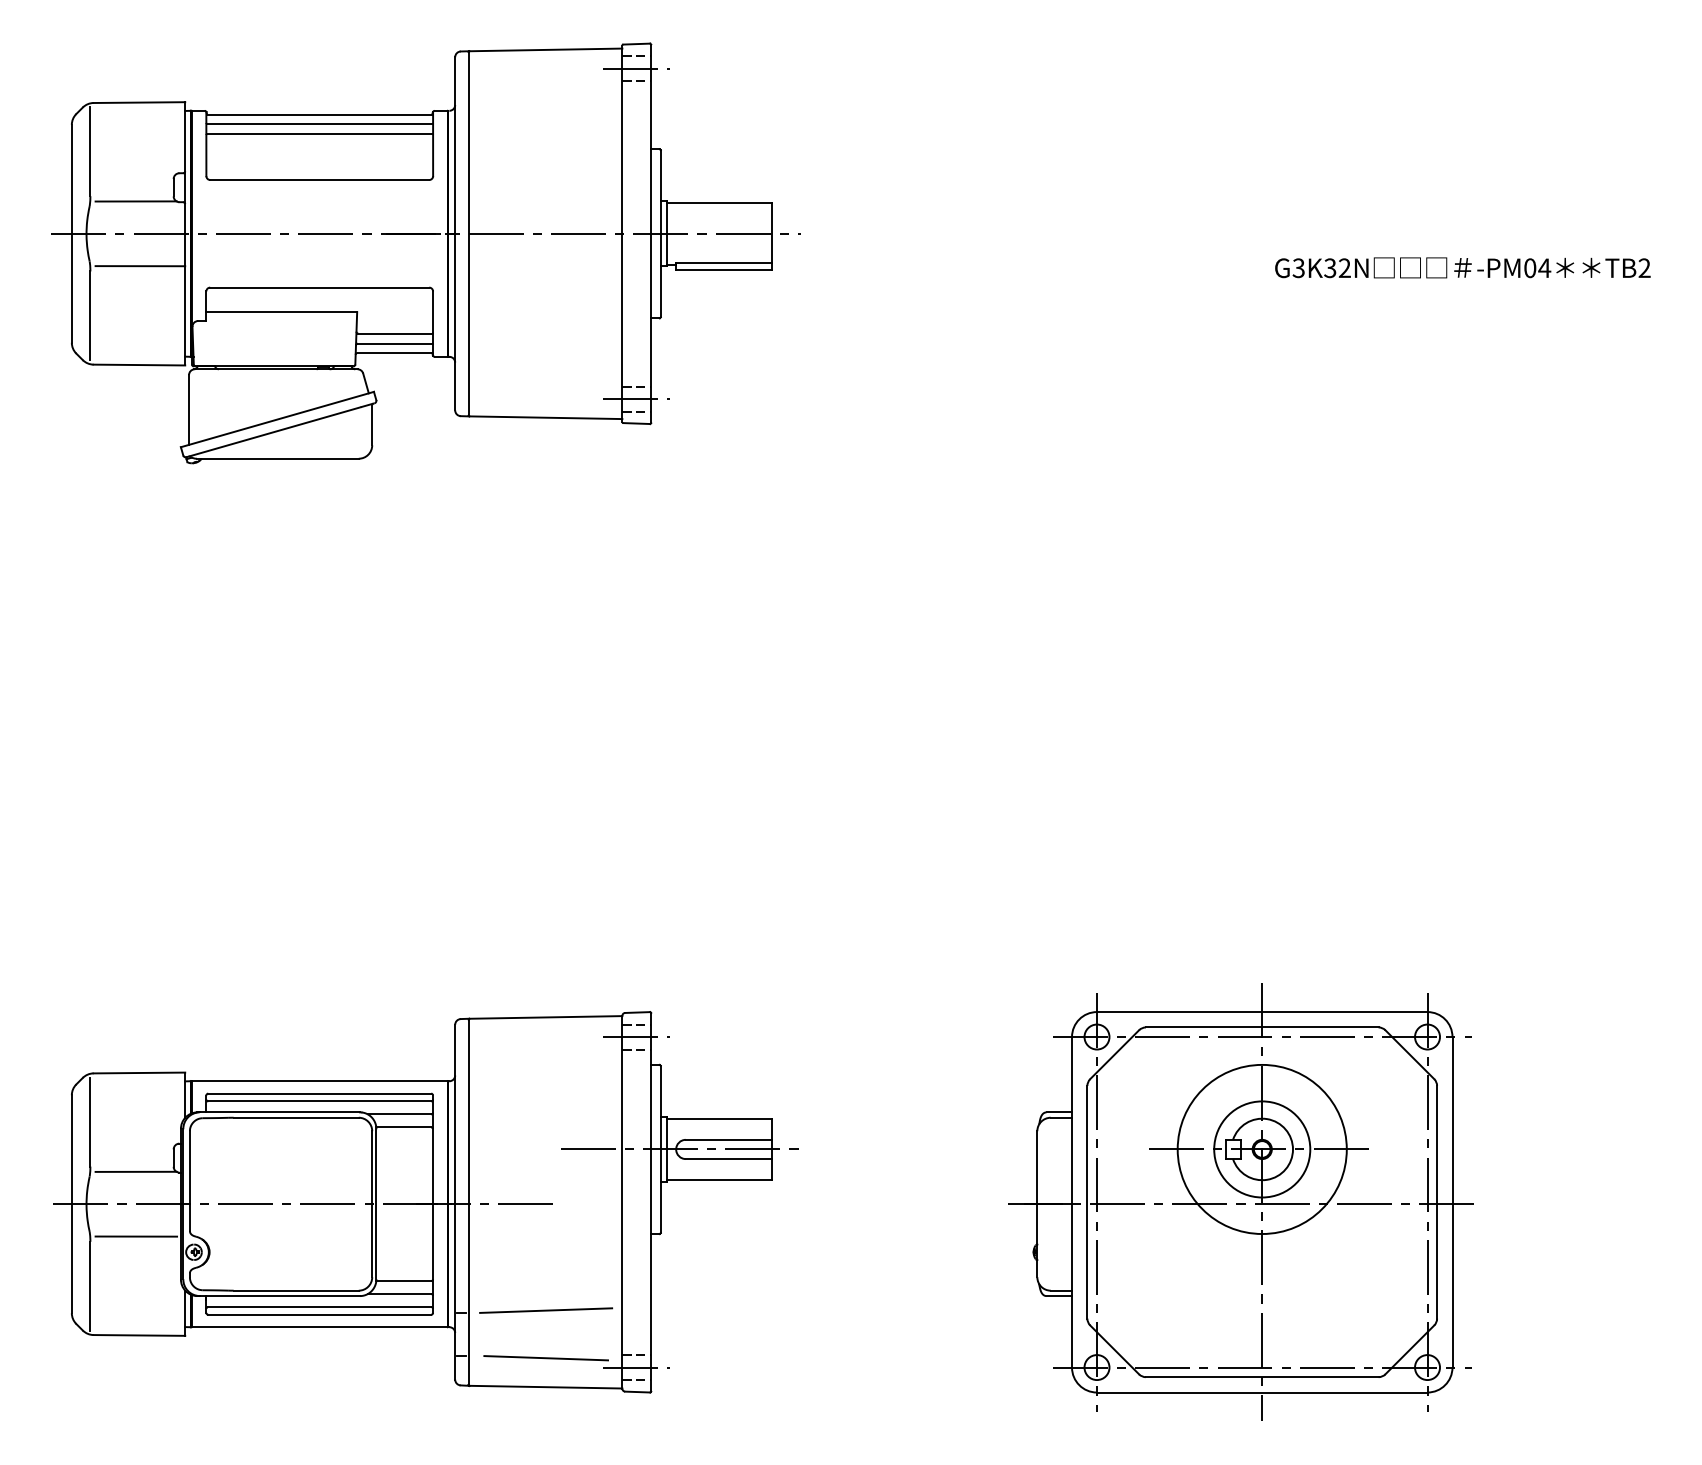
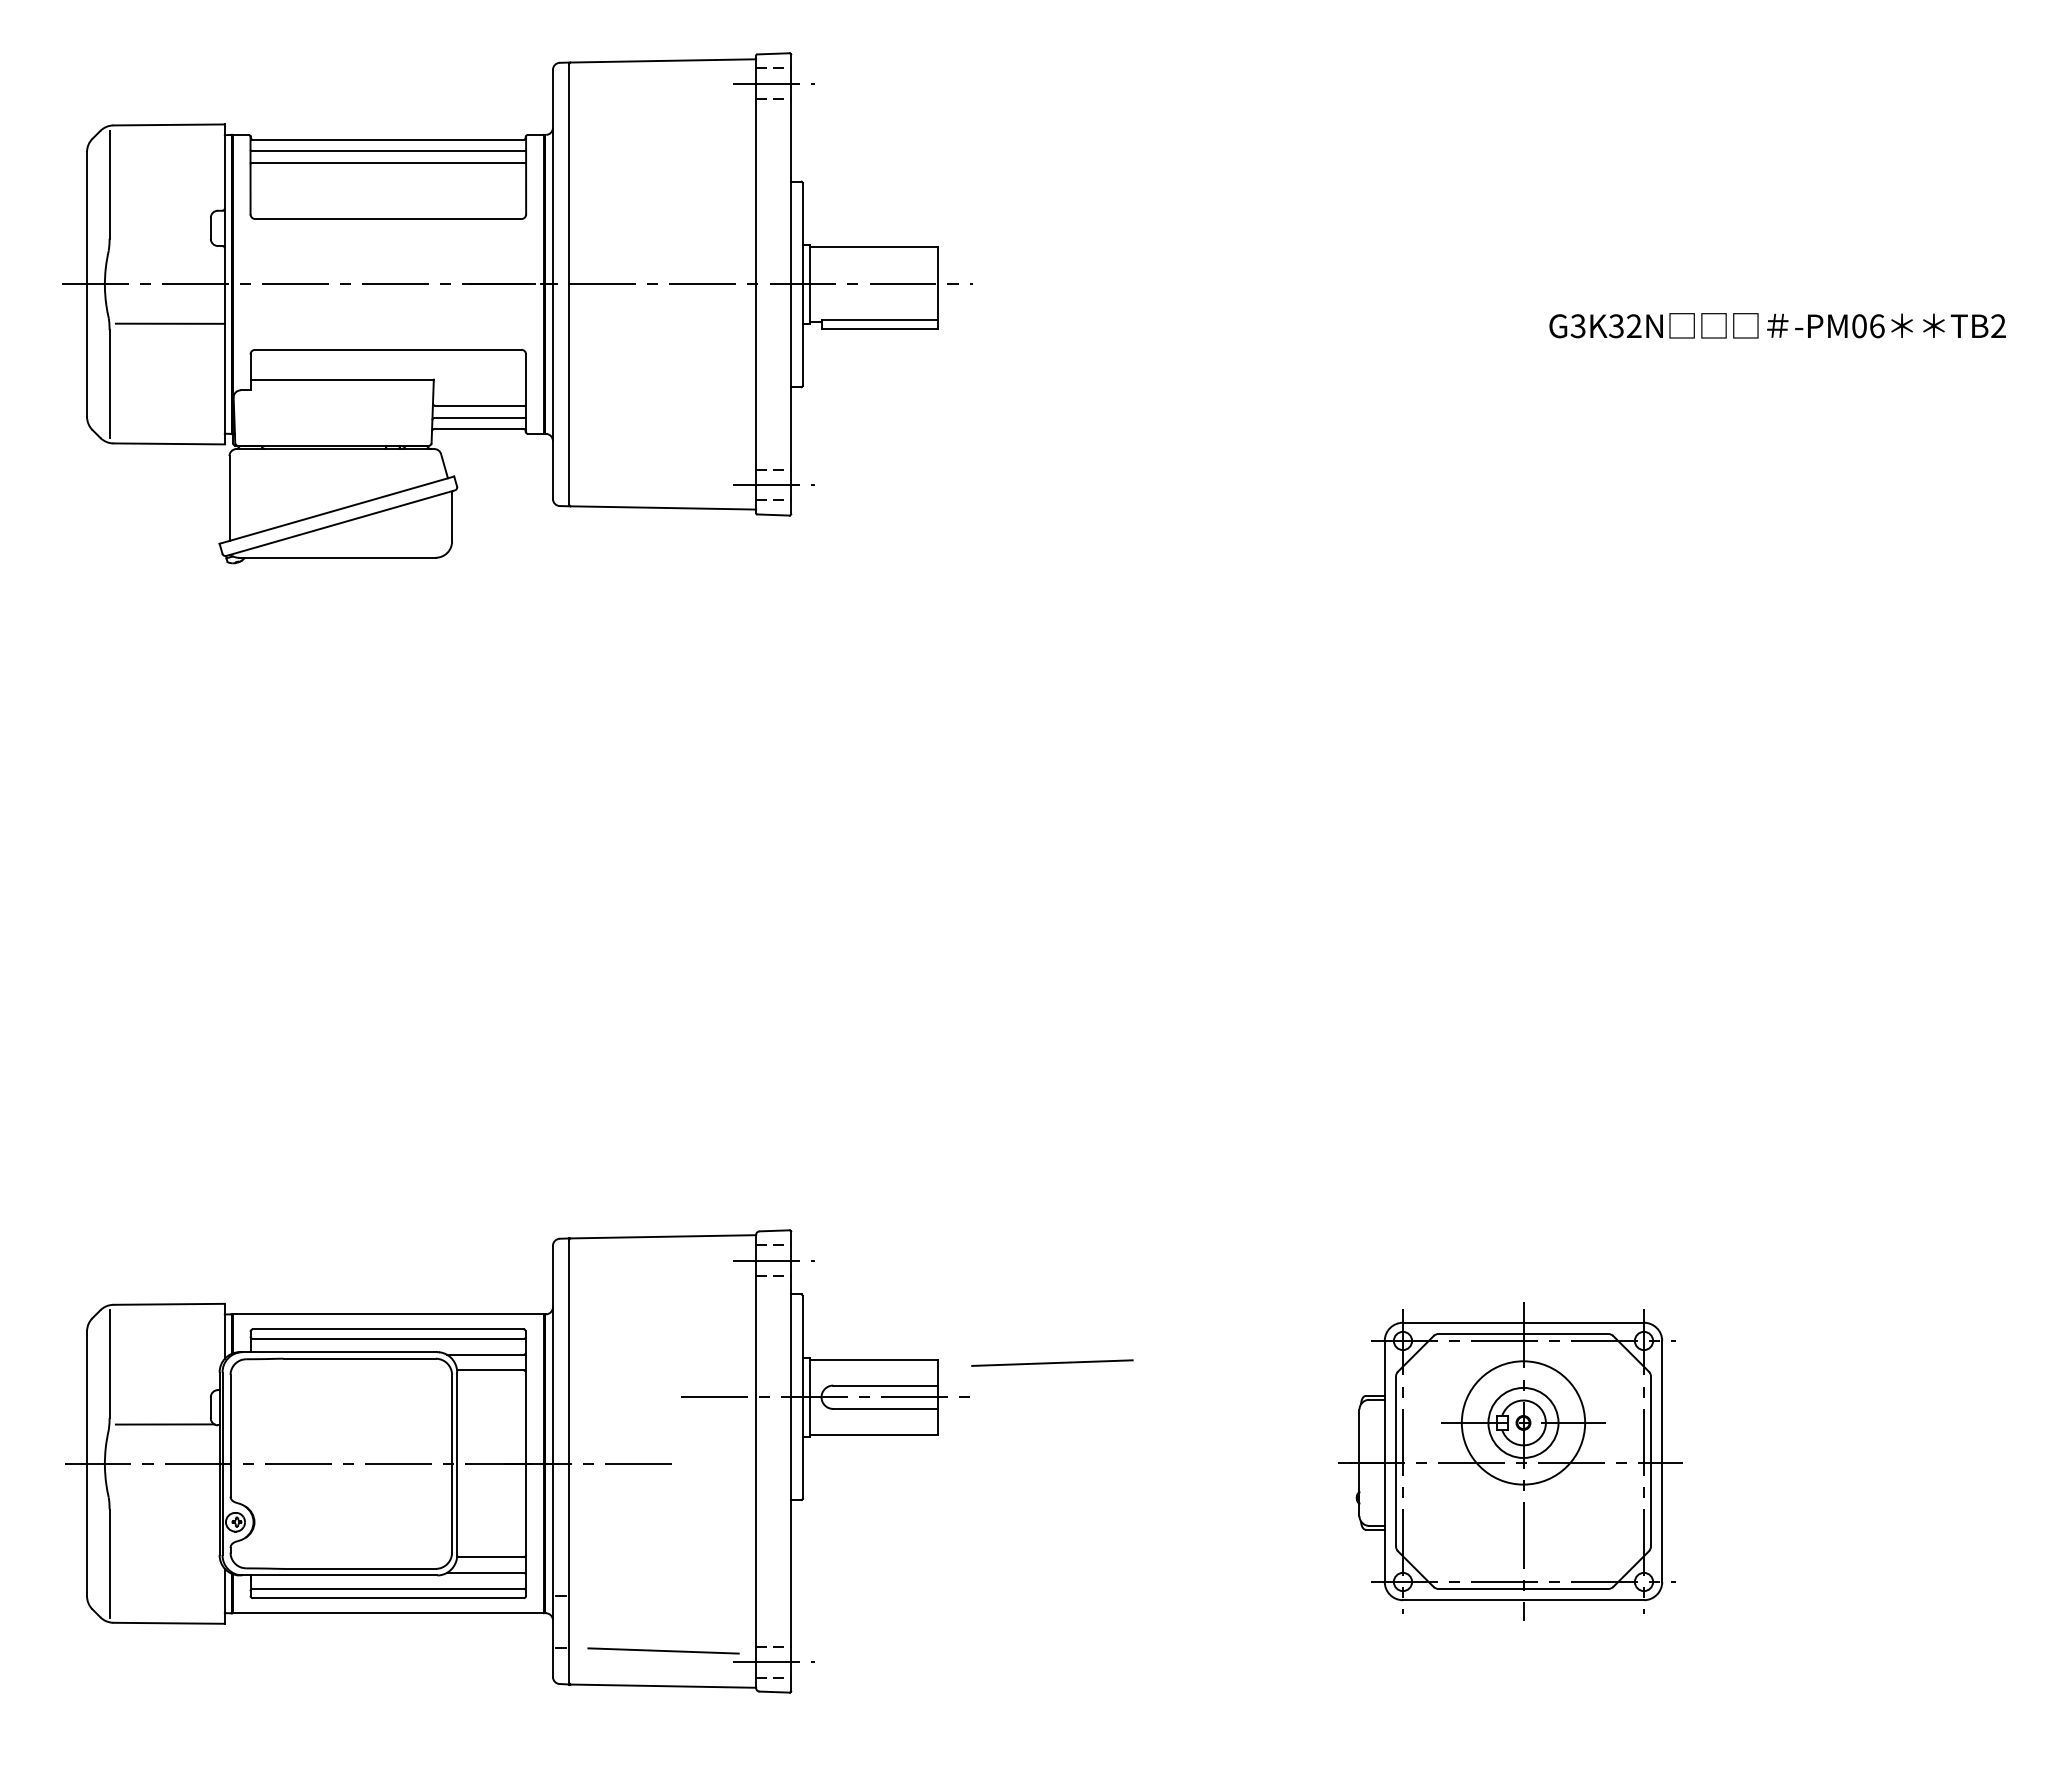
line: (135, 201) -> (164, 245), removed
text: (1545, 268) -> (1877, 326), -PM04 -> -PM06
part: (1240, 1202) -> (1507, 1461), size x0.6
line: (135, 1236) -> (164, 1503), removed
line: (546, 1310) -> (1052, 1362), moved

